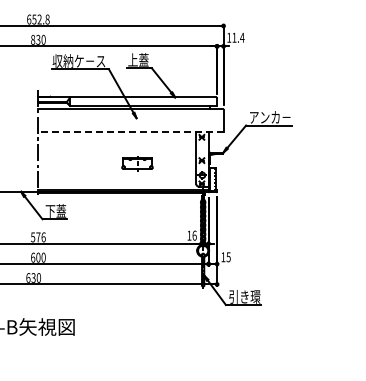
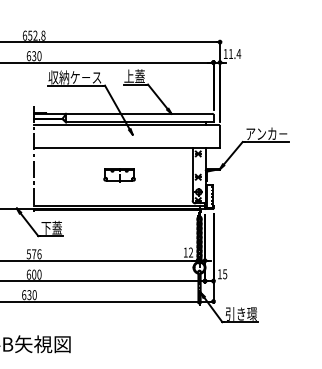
text: (33, 39) -> (29, 55), 830 -> 630
line: (130, 131) -> (126, 148), dashed -> solid
part: (137, 163) -> (119, 175), moved
text: (194, 235) -> (190, 252), 16 -> 12

